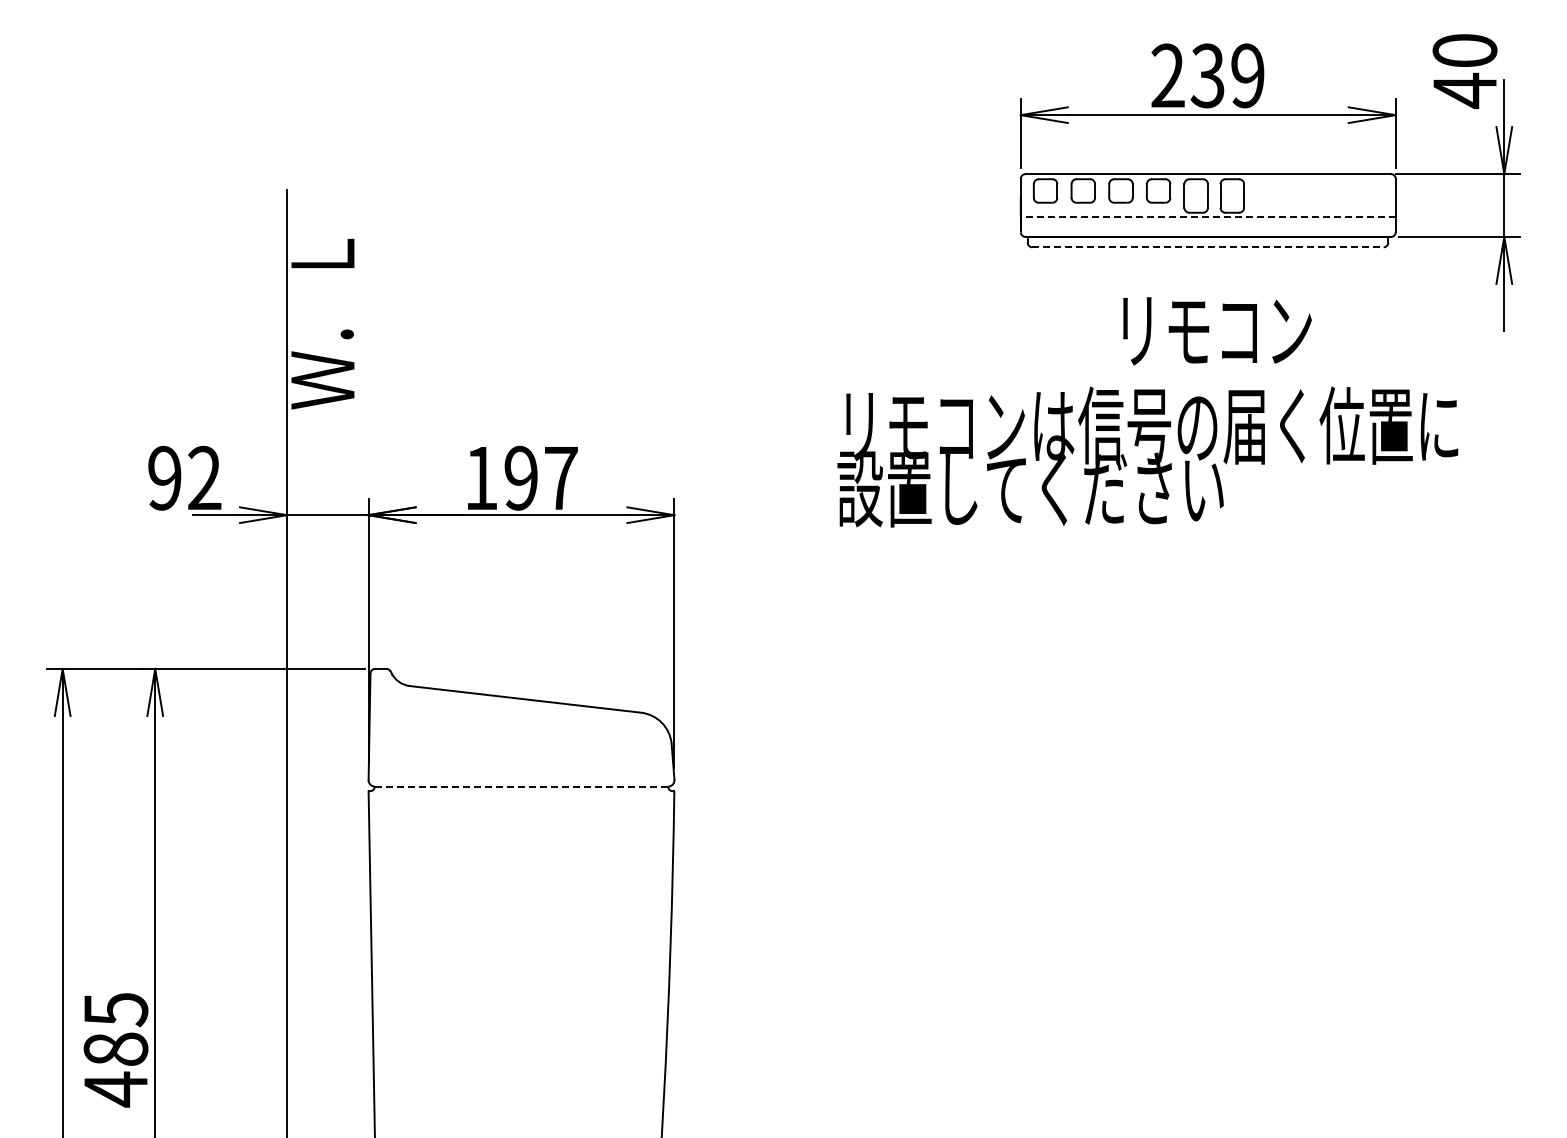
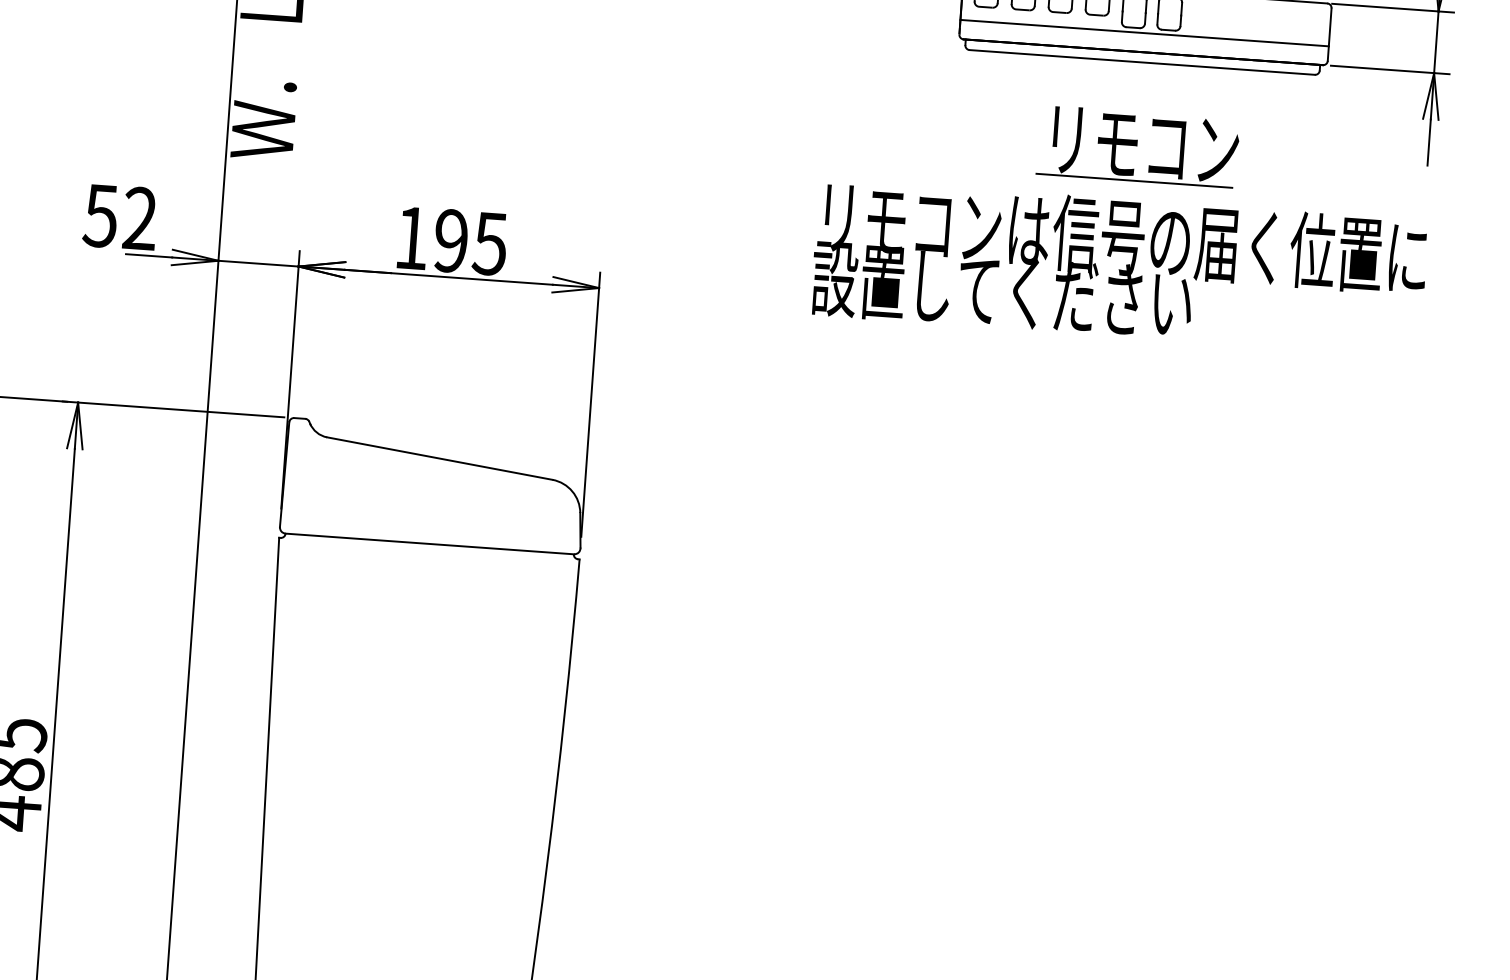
line: (1207, 217) -> (1143, 33), dashed -> solid
line: (1207, 247) -> (1141, 62), dashed -> solid
line: (1208, 367) -> (1134, 180), added
text: (1147, 456) -> (1119, 267), moved
text: (164, 477) -> (100, 215), 92 -> 52
text: (560, 478) -> (489, 244), 197 -> 195
line: (521, 786) -> (429, 543), dashed -> solid

